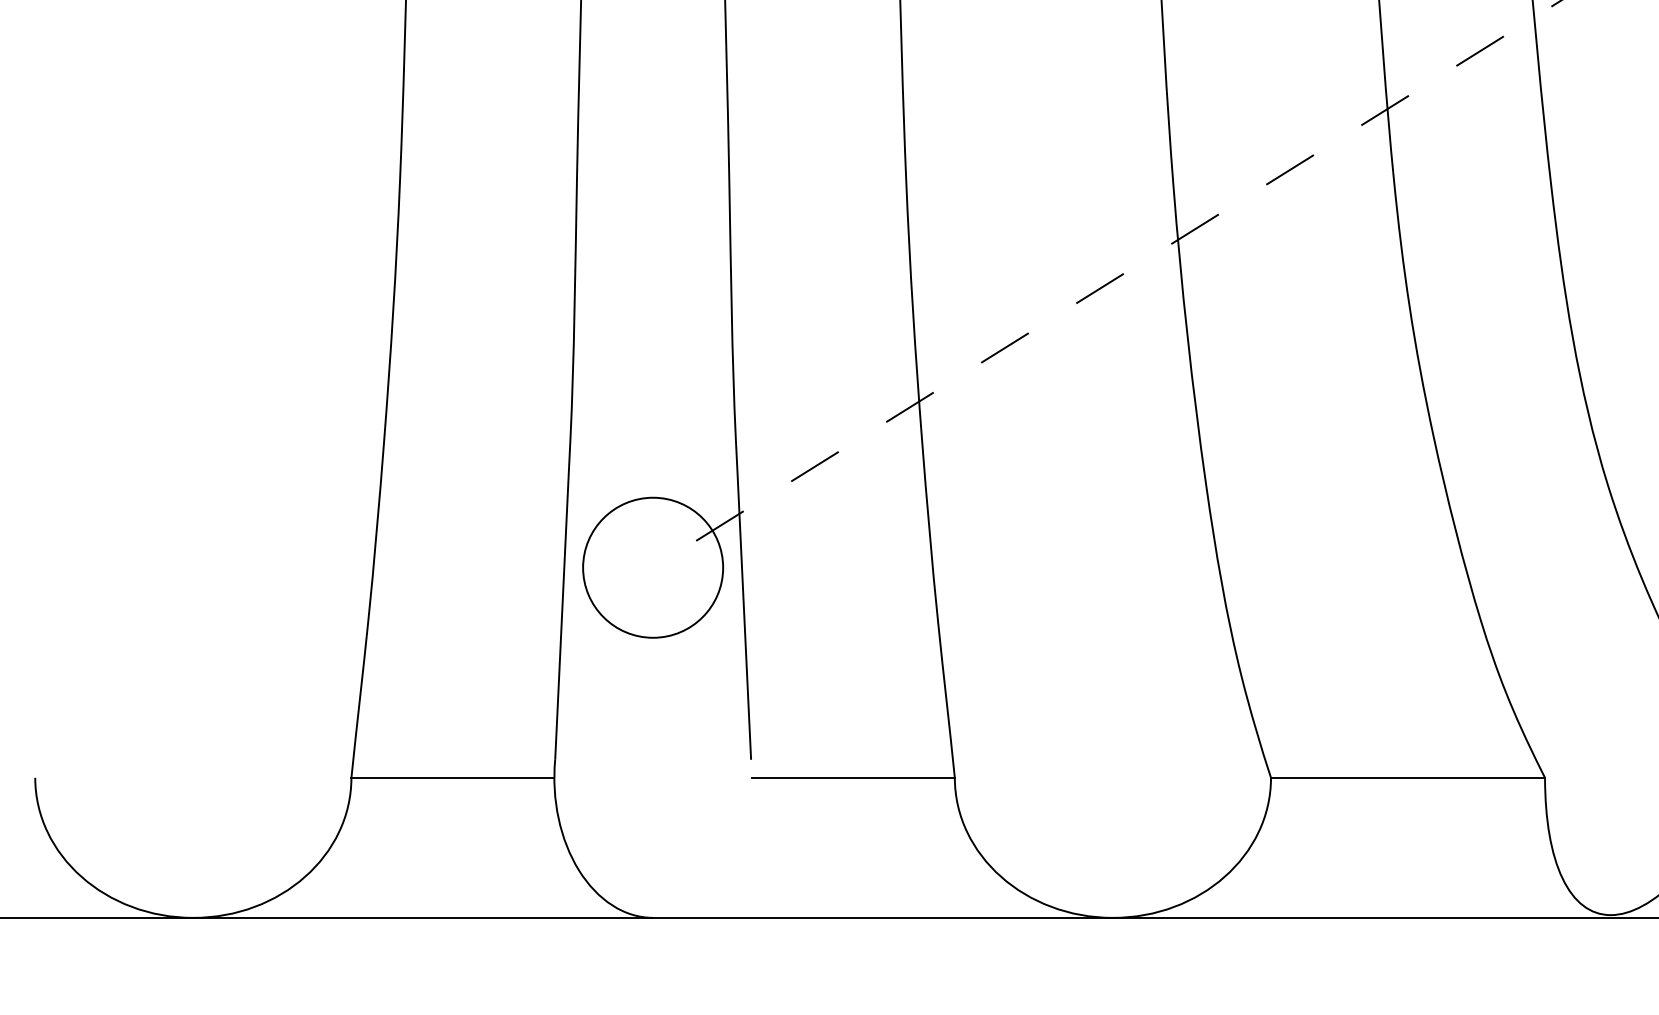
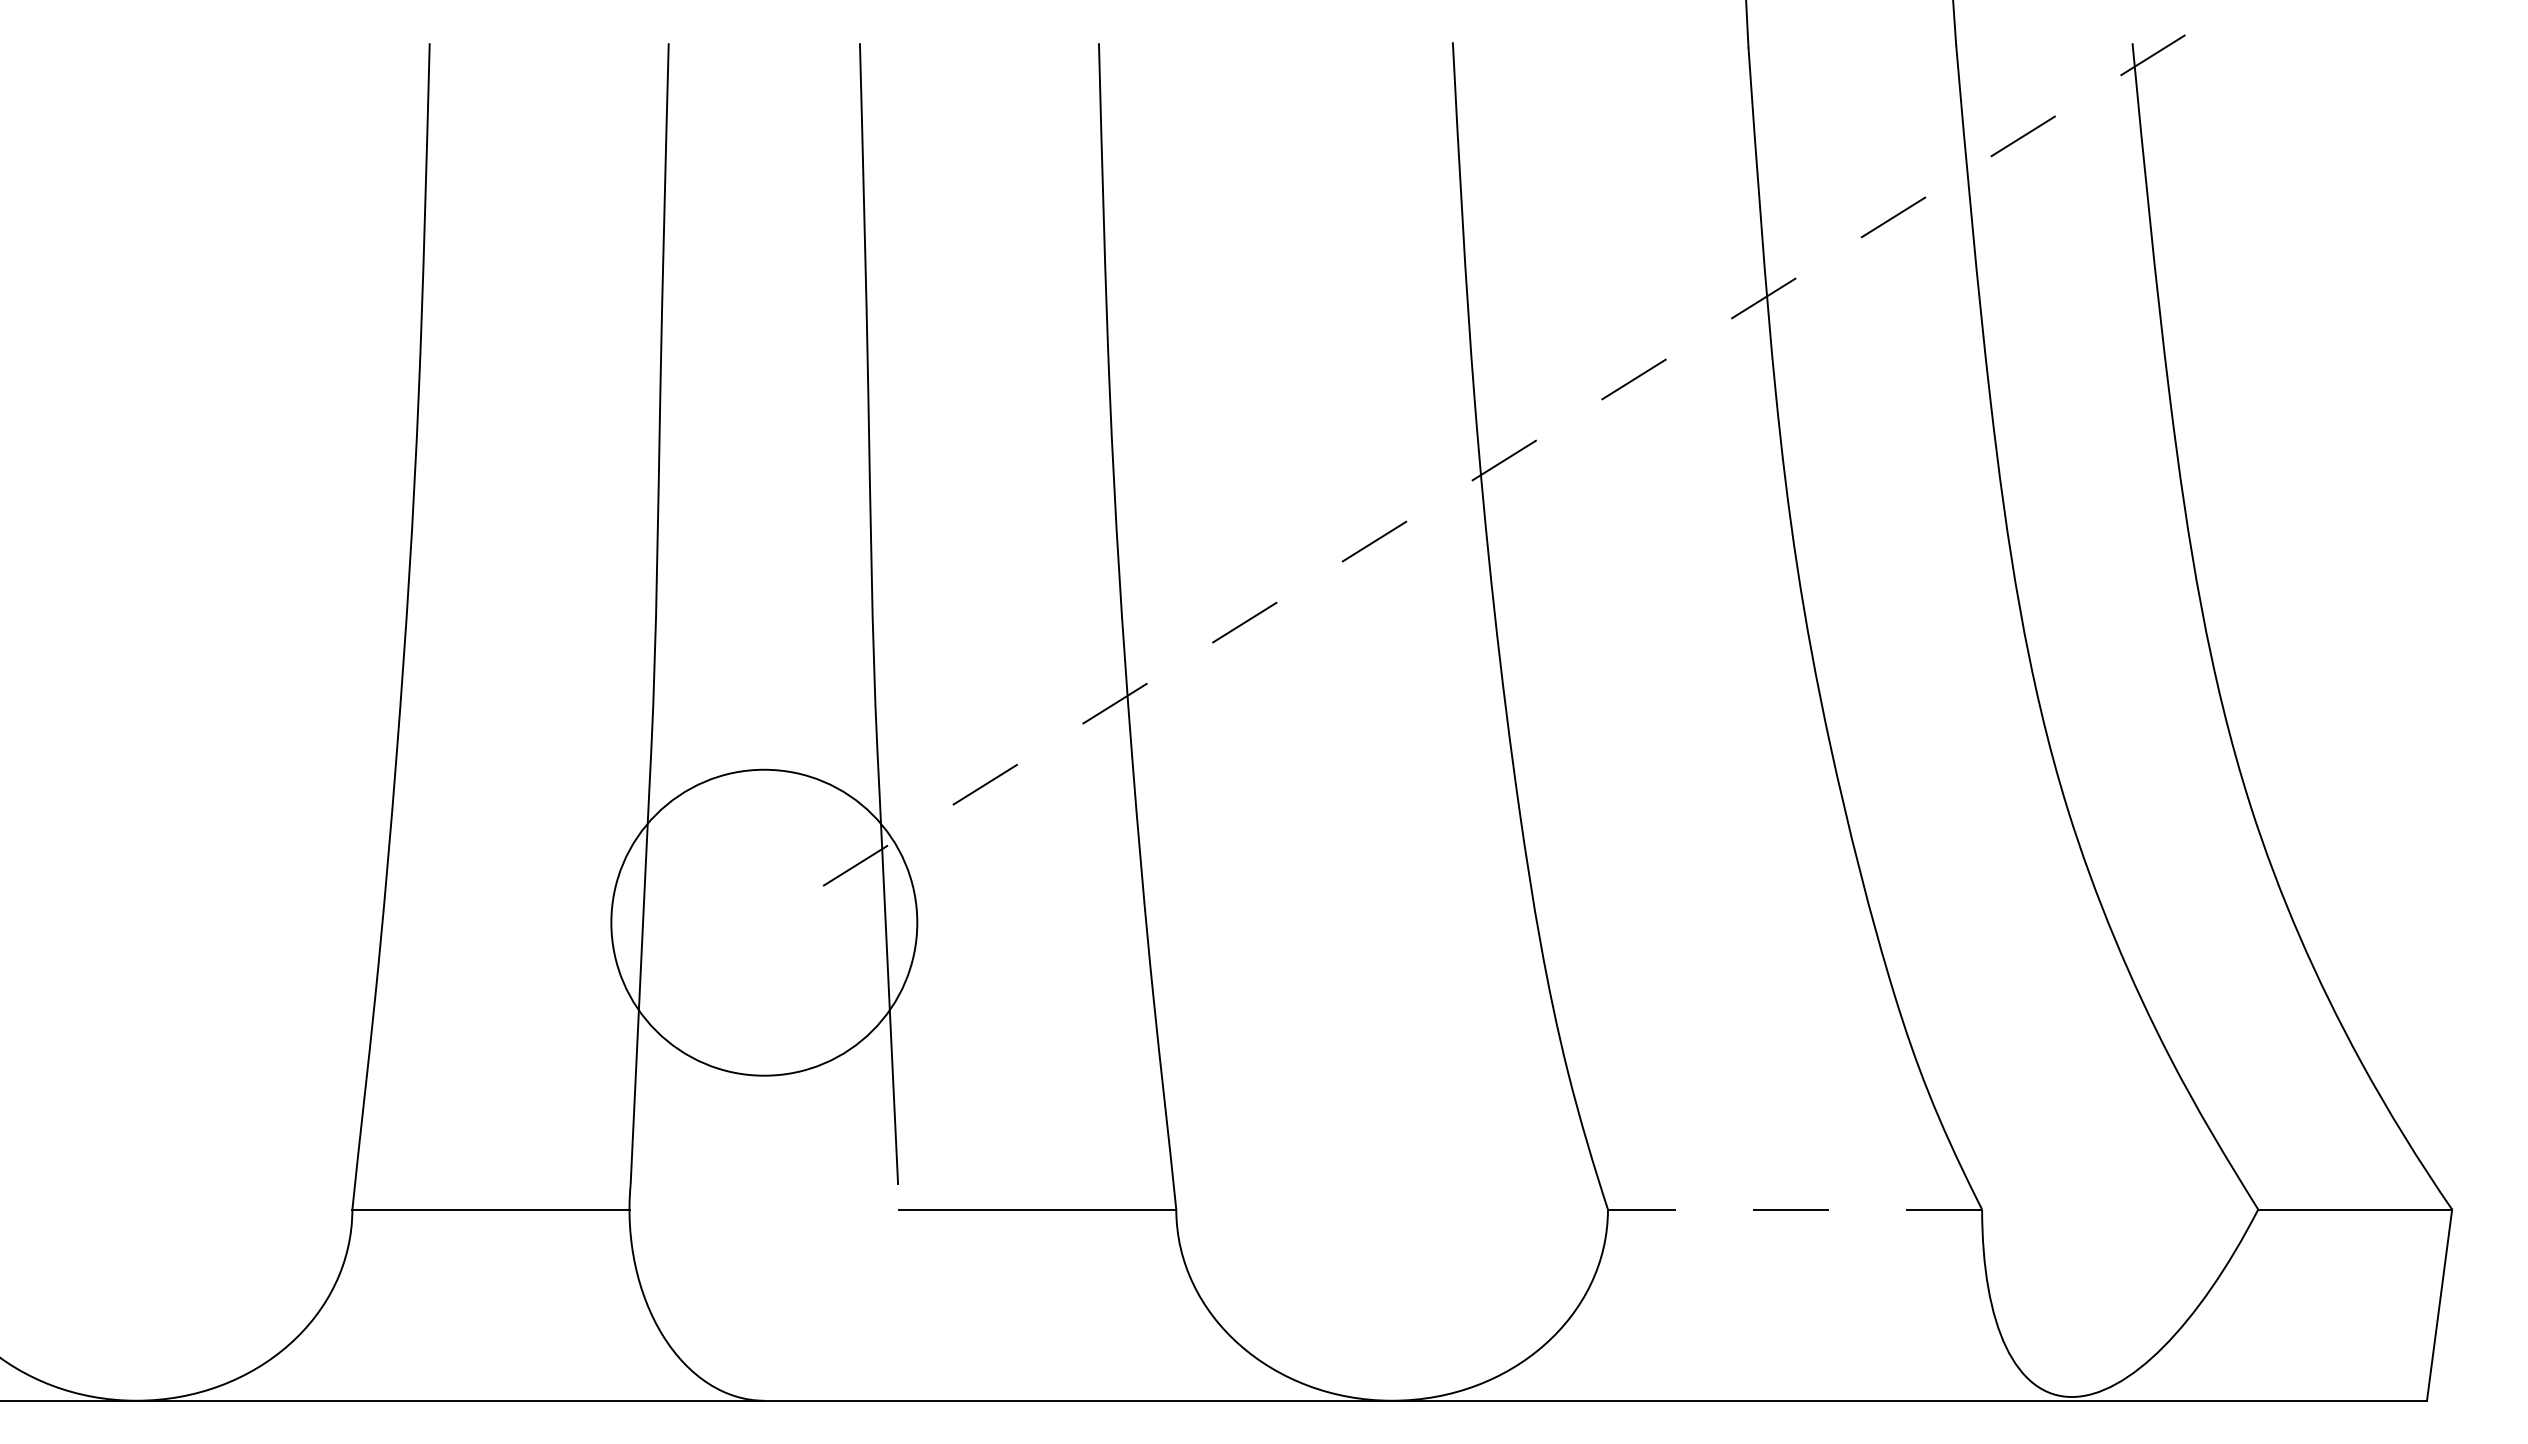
circle: (652, 567) -> (763, 922), size x1.6
line: (1407, 777) -> (1794, 1209), solid -> dashed

